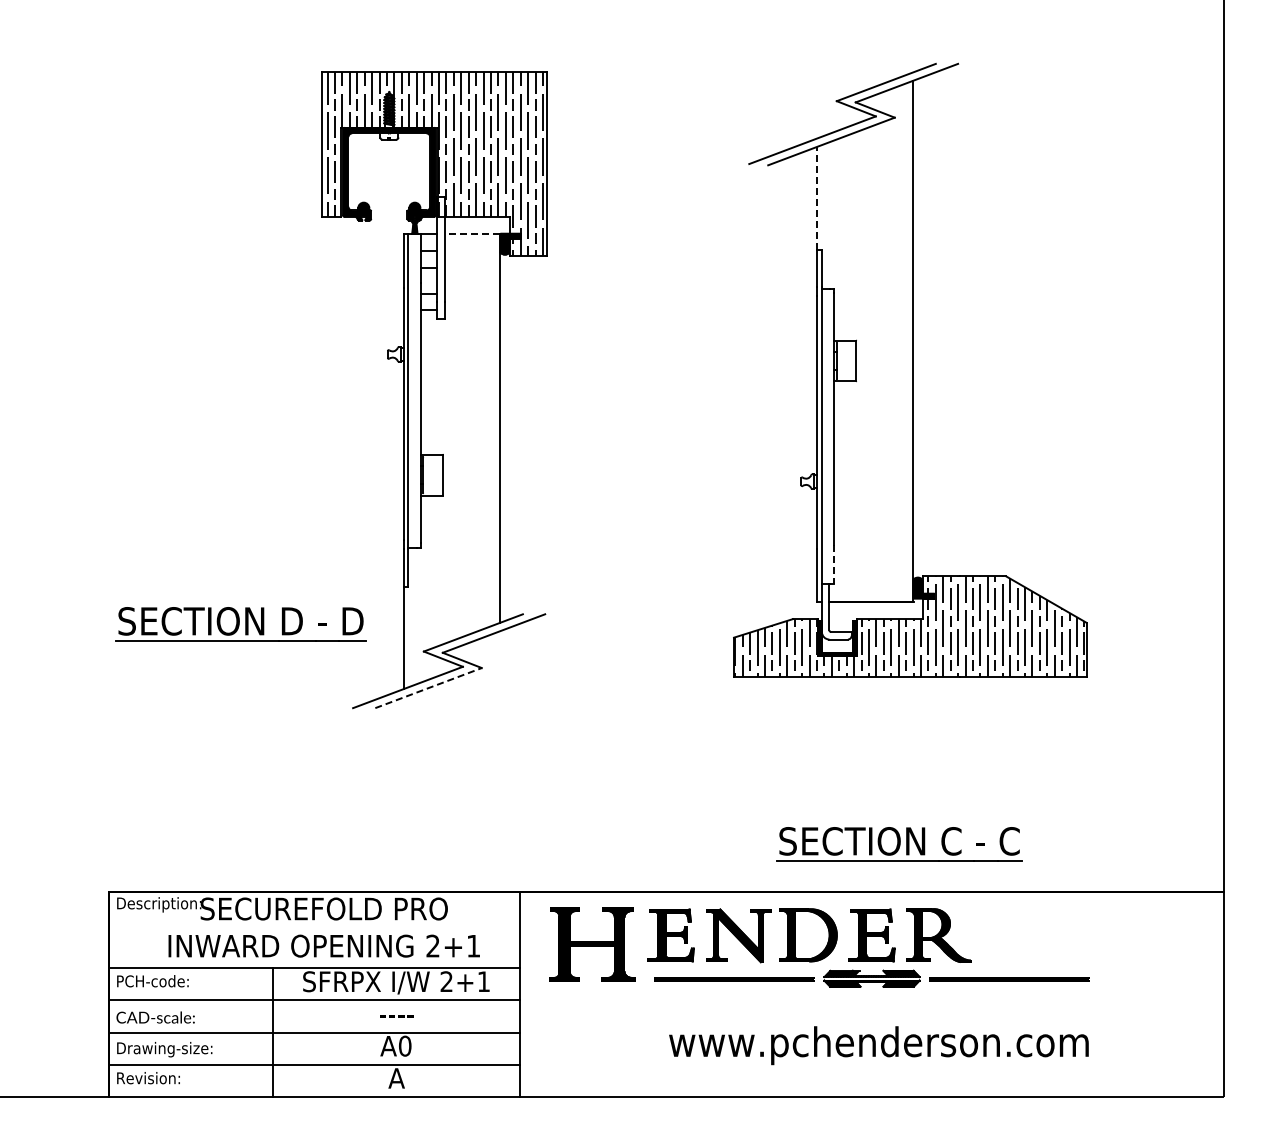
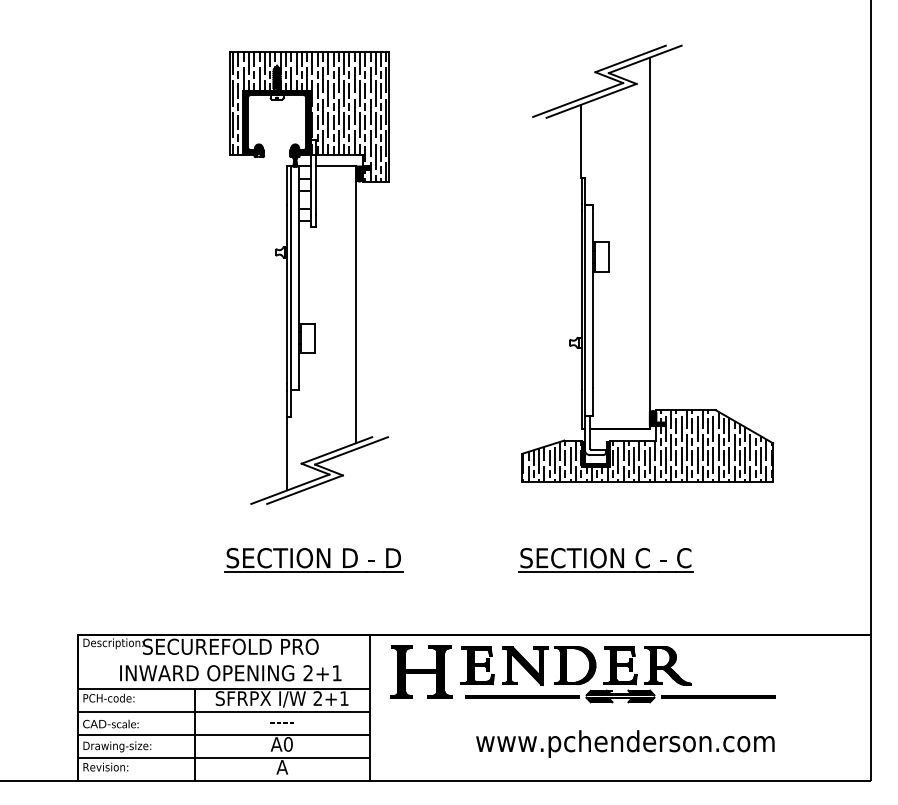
line: (816, 197) -> (580, 140), dashed -> solid
line: (472, 233) -> (336, 166), dashed -> solid
line: (834, 565) -> (593, 402), dashed -> solid
part: (240, 624) -> (313, 560), moved
line: (428, 688) -> (304, 489), dashed -> solid
part: (899, 844) -> (605, 560), moved

